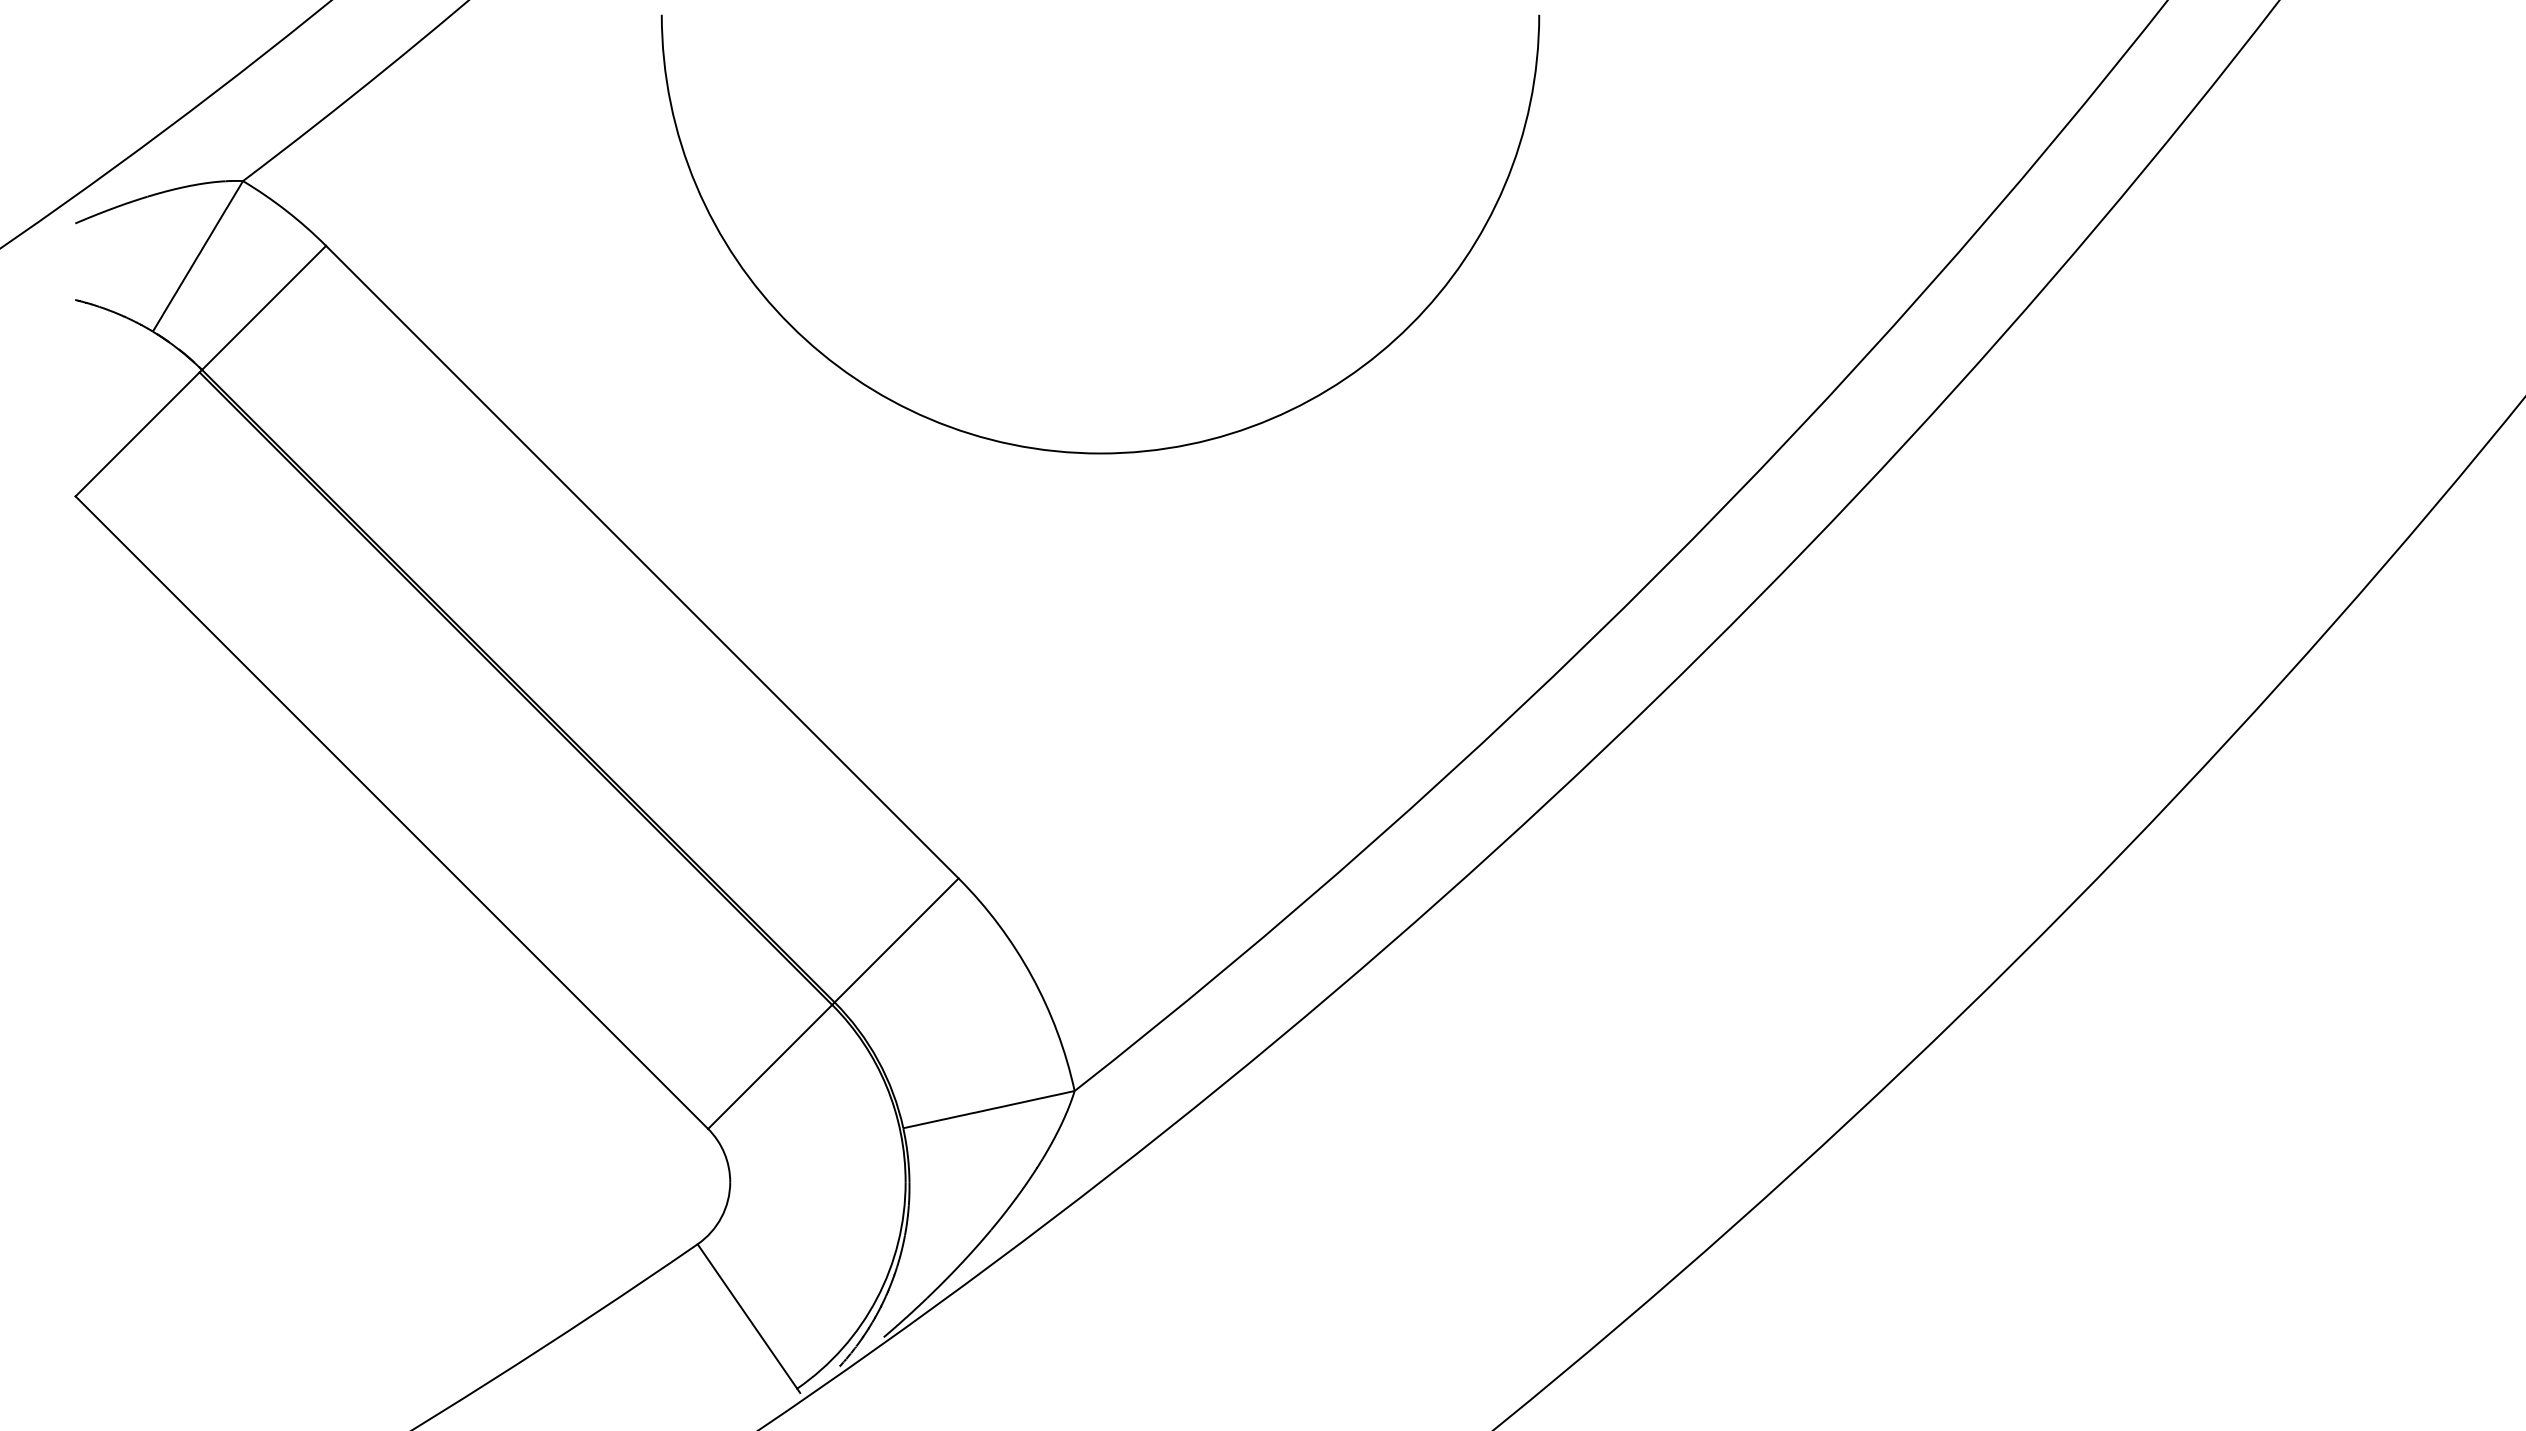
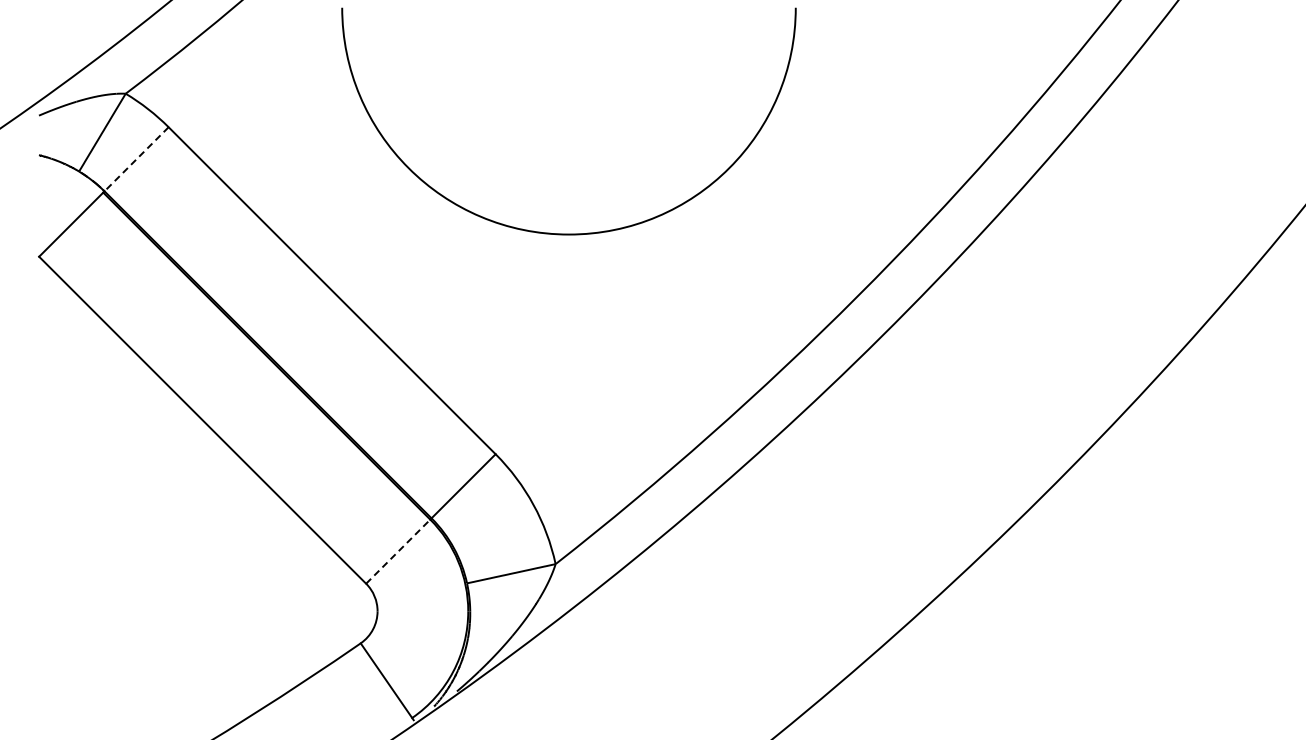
line: (263, 308) -> (136, 159), solid -> dashed
line: (770, 1066) -> (398, 551), solid -> dashed

